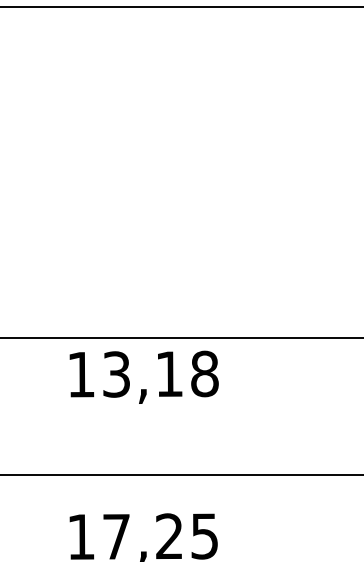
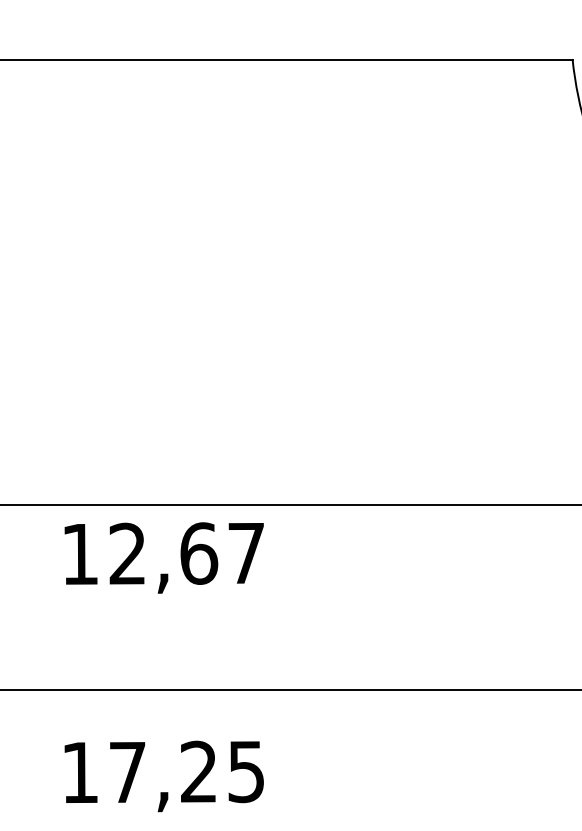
text: (161, 374) -> (187, 553), 13,18 -> 12,67

